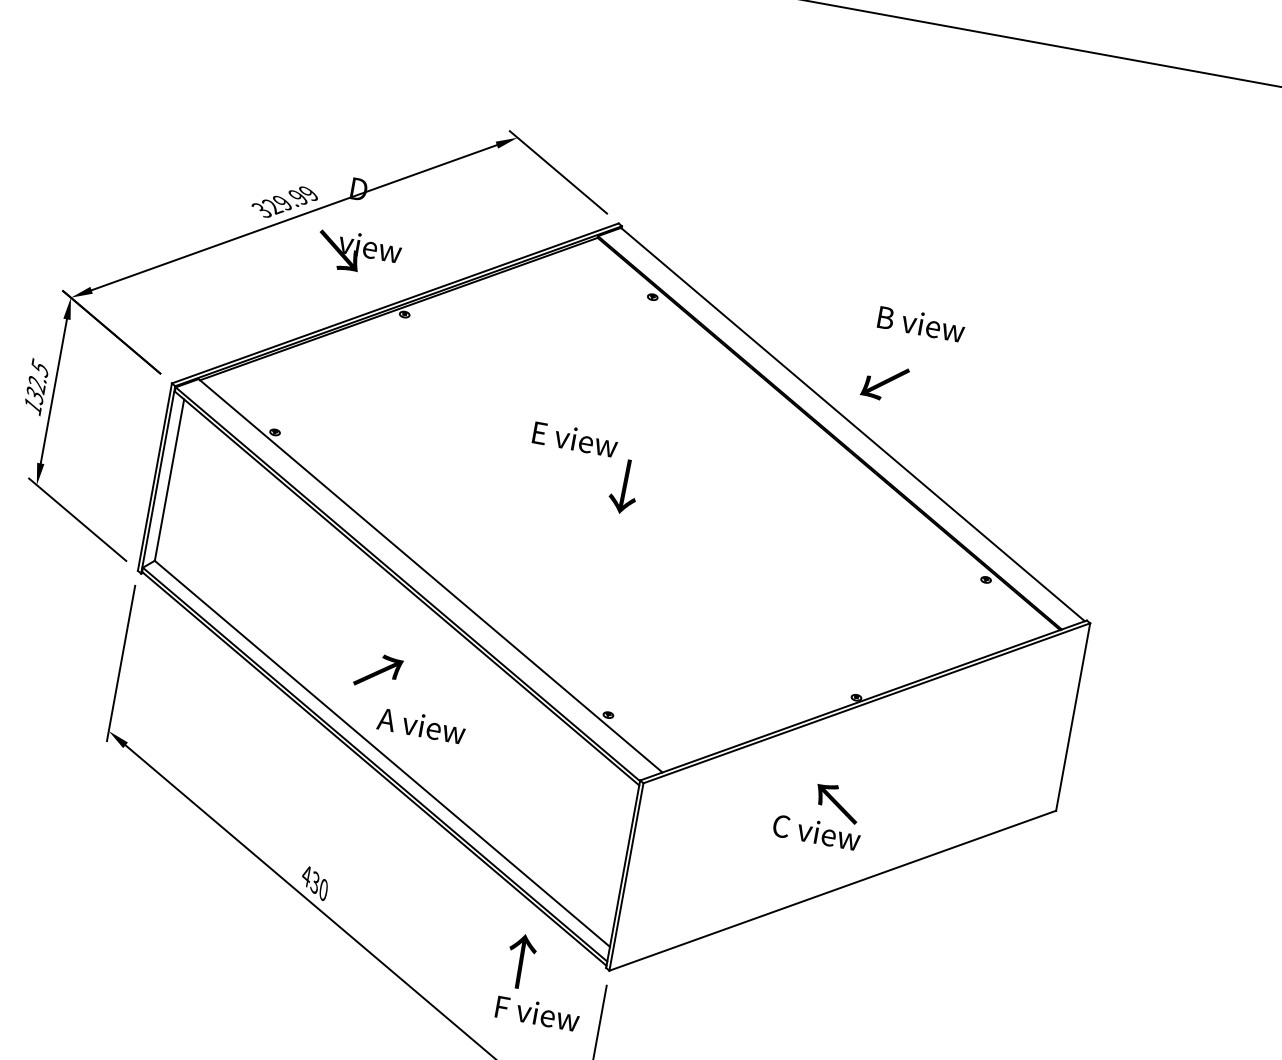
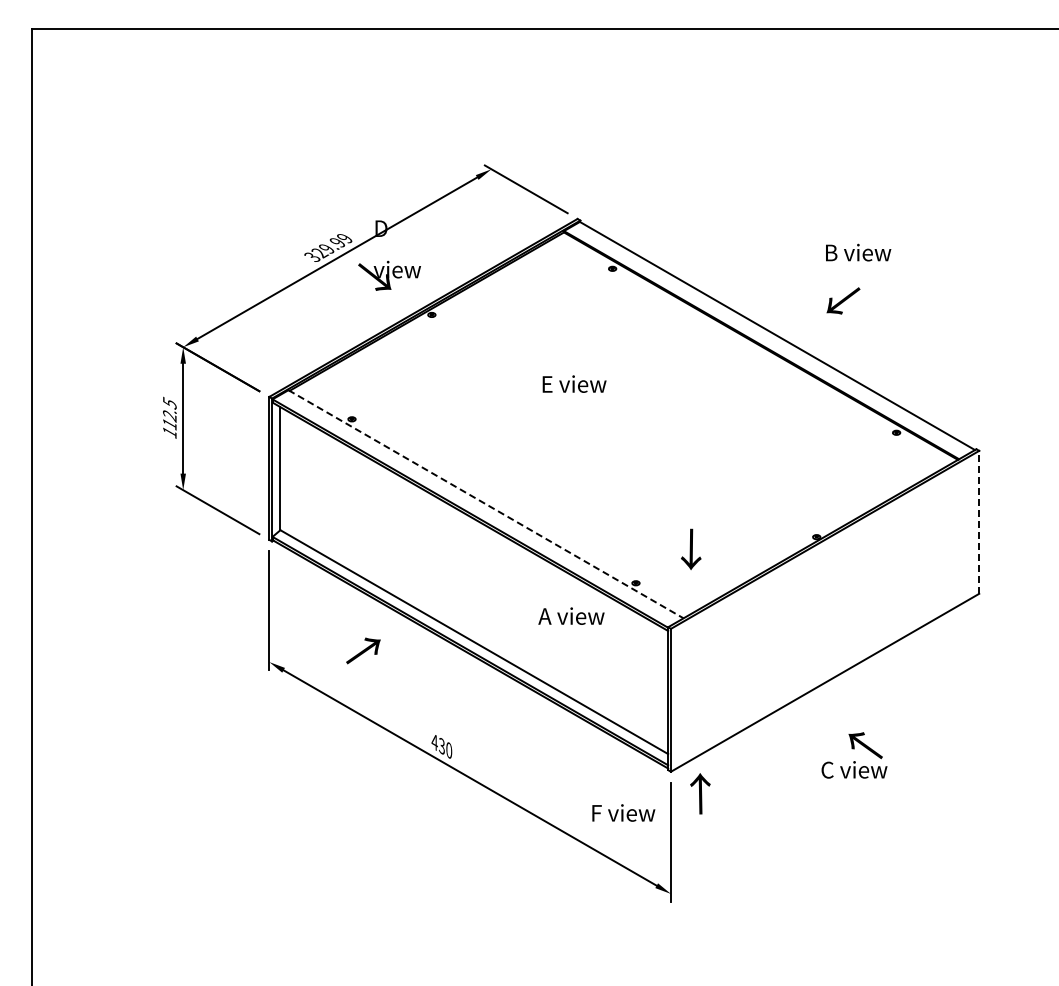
text: (921, 323) -> (858, 252), moved
text: (885, 382) -> (843, 300), moved
text: (34, 395) -> (169, 424), 132.5 -> 112.5
text: (625, 485) -> (691, 548), moved
line: (431, 576) -> (486, 504), solid -> dashed
text: (378, 671) -> (363, 650), moved
line: (1073, 716) -> (979, 521), solid -> dashed
text: (421, 724) -> (571, 615), moved
text: (820, 813) -> (854, 755), moved
text: (521, 961) -> (700, 793), moved

